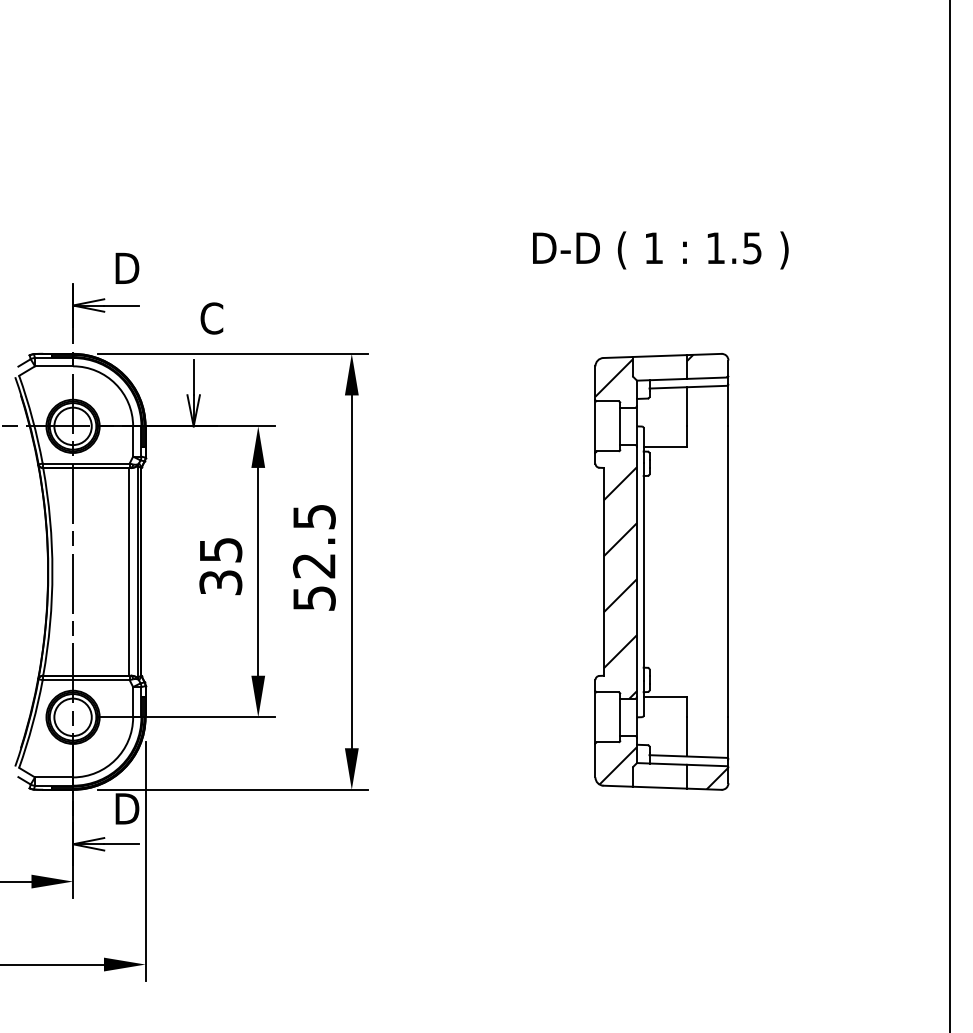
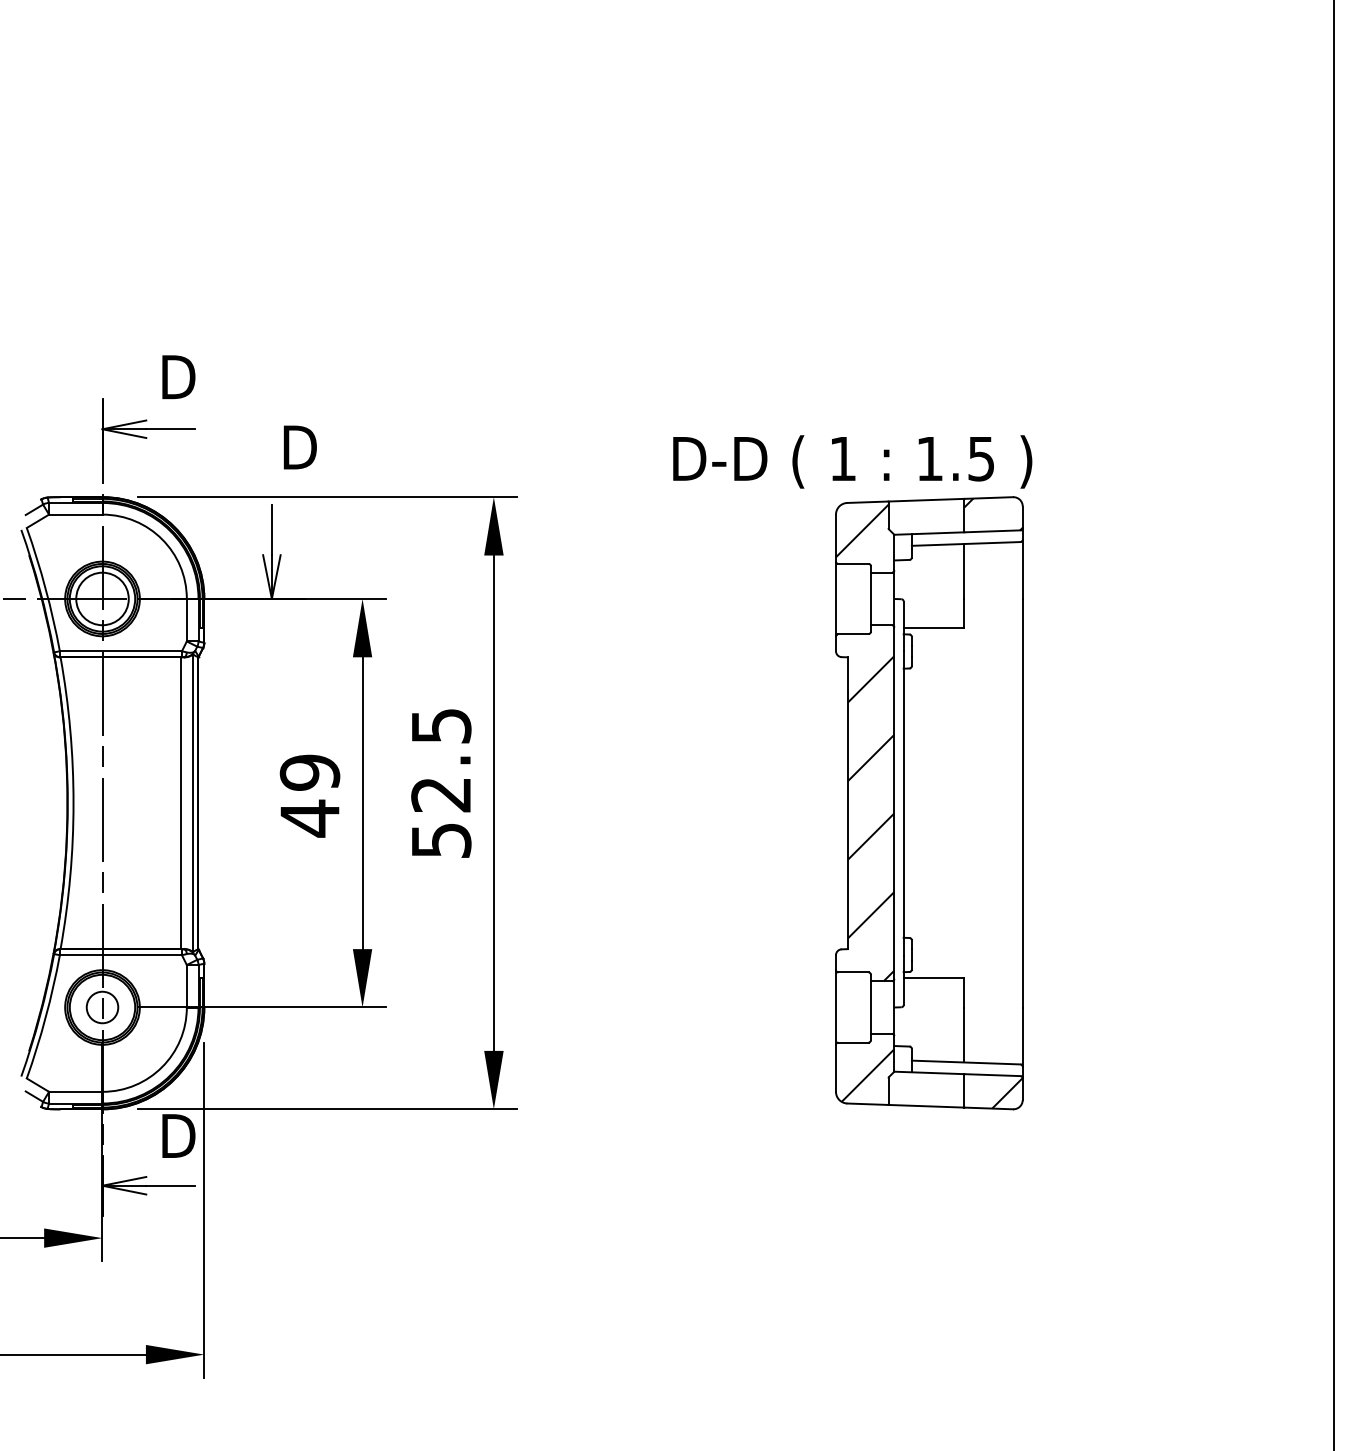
text: (660, 250) -> (852, 461), moved
text: (212, 318) -> (298, 447), C -> D
text: (220, 566) -> (309, 795), 35 -> 49
circle: (73, 717) -> (102, 1007), size x0.6

